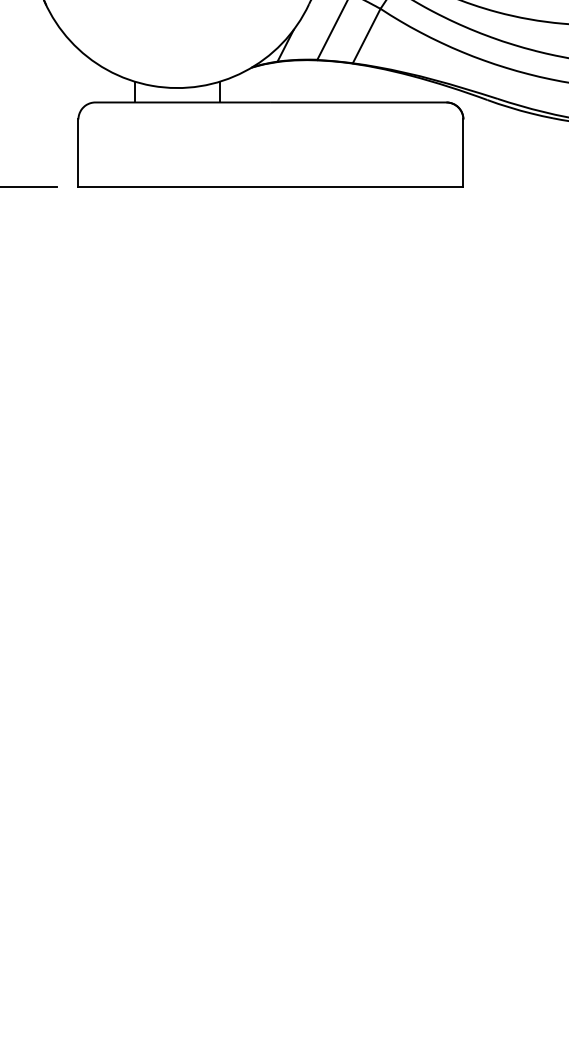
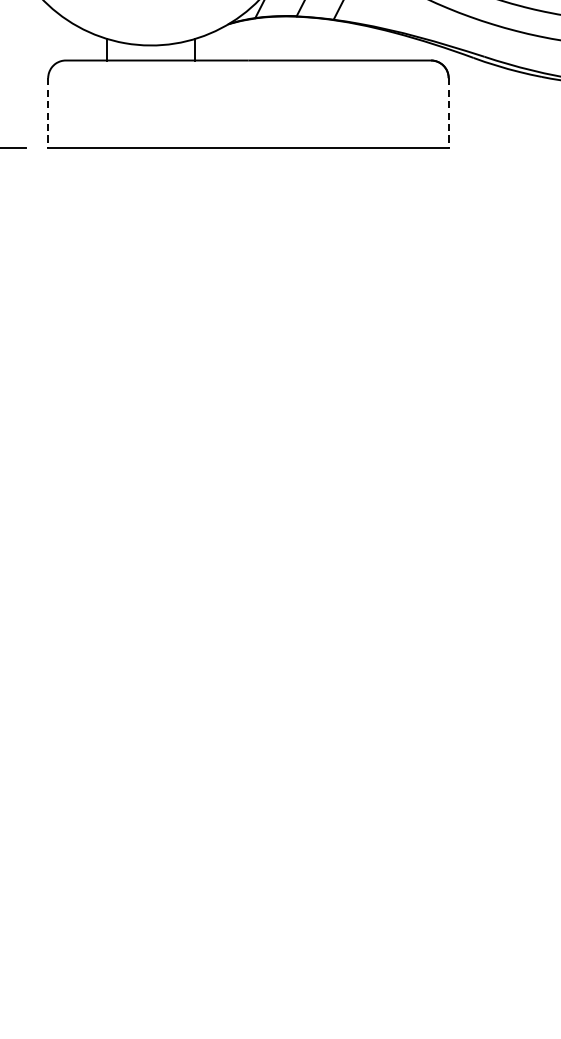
line: (78, 153) -> (48, 113), solid -> dashed
line: (463, 153) -> (448, 113), solid -> dashed

